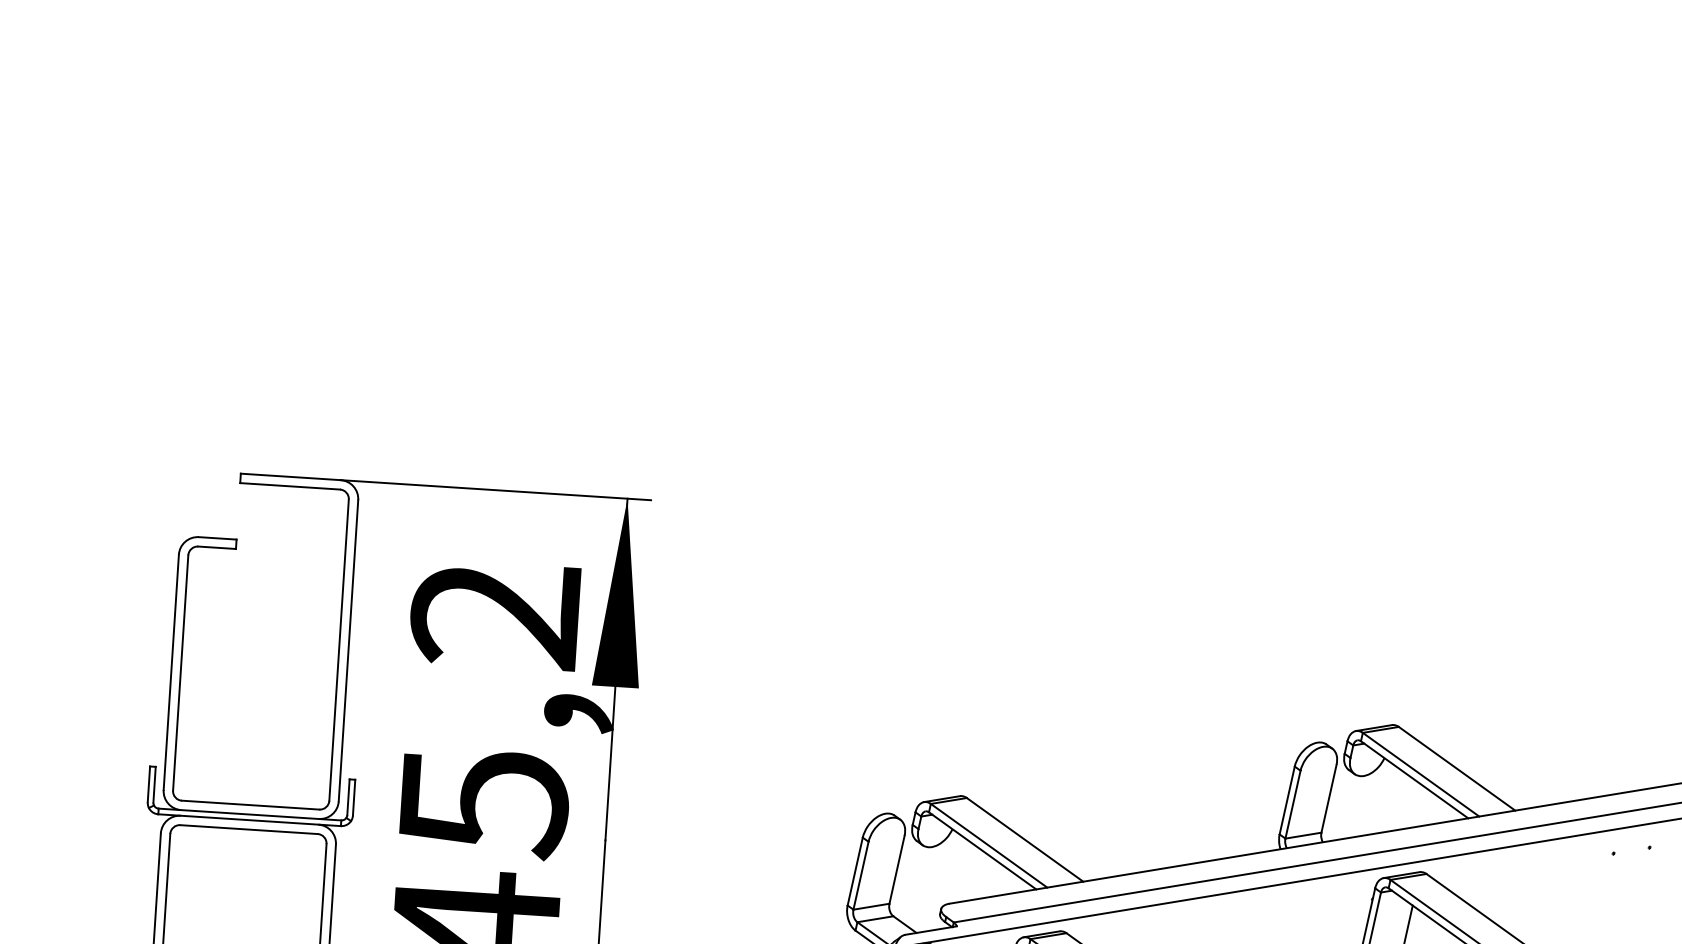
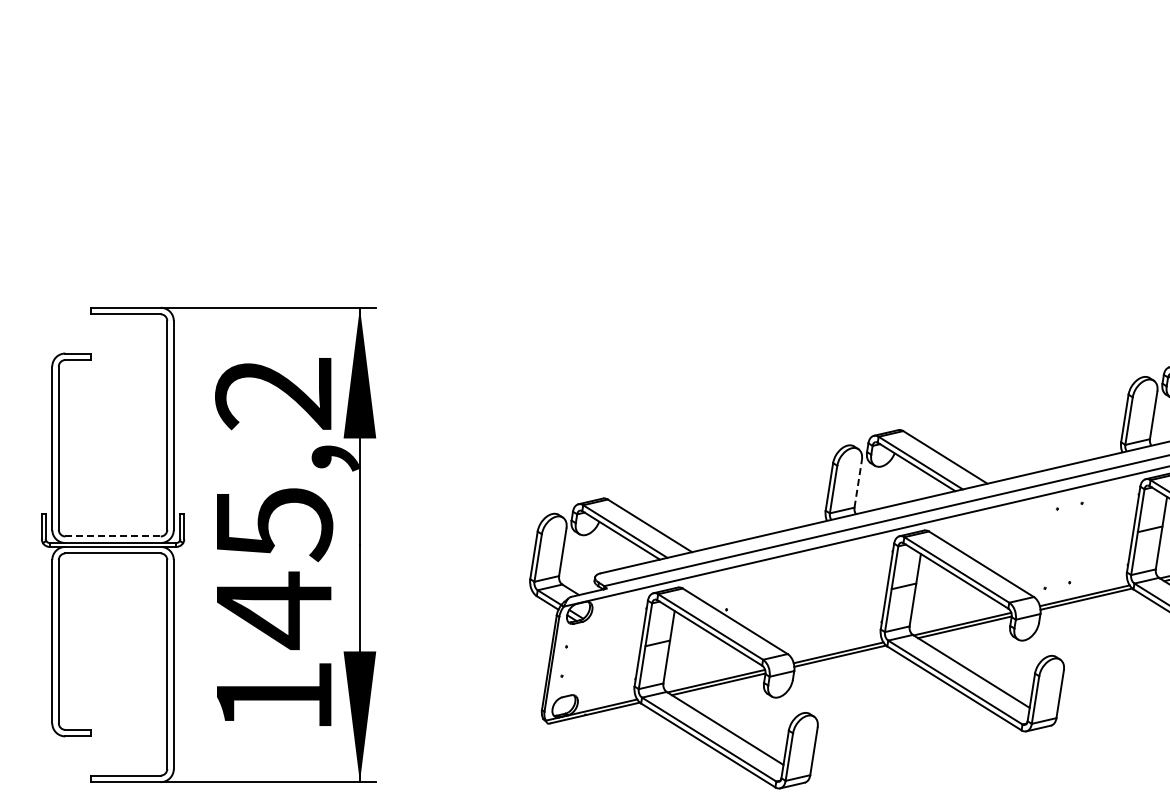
line: (1329, 798) -> (858, 483), solid -> dashed
line: (251, 805) -> (113, 536), solid -> dashed

